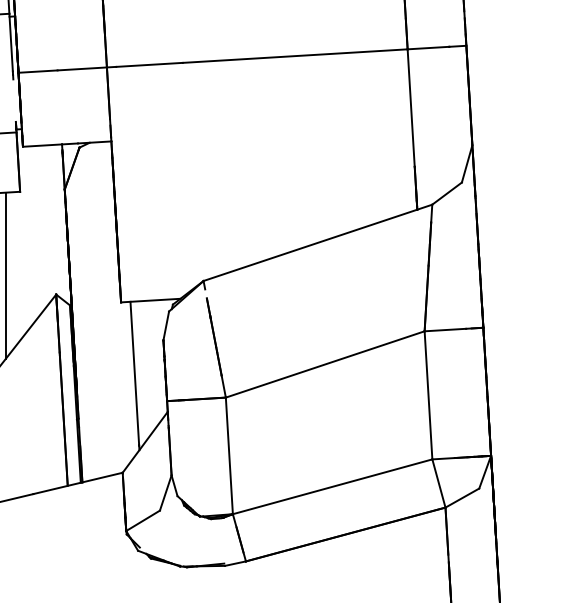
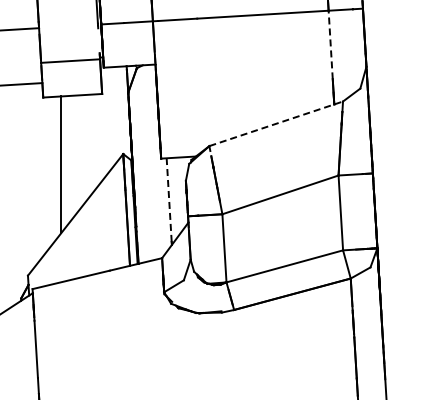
line: (410, 107) -> (330, 44), solid -> dashed
line: (318, 242) -> (276, 123), solid -> dashed
line: (5, 274) -> (93, 142), removed
line: (135, 374) -> (169, 200), solid -> dashed

